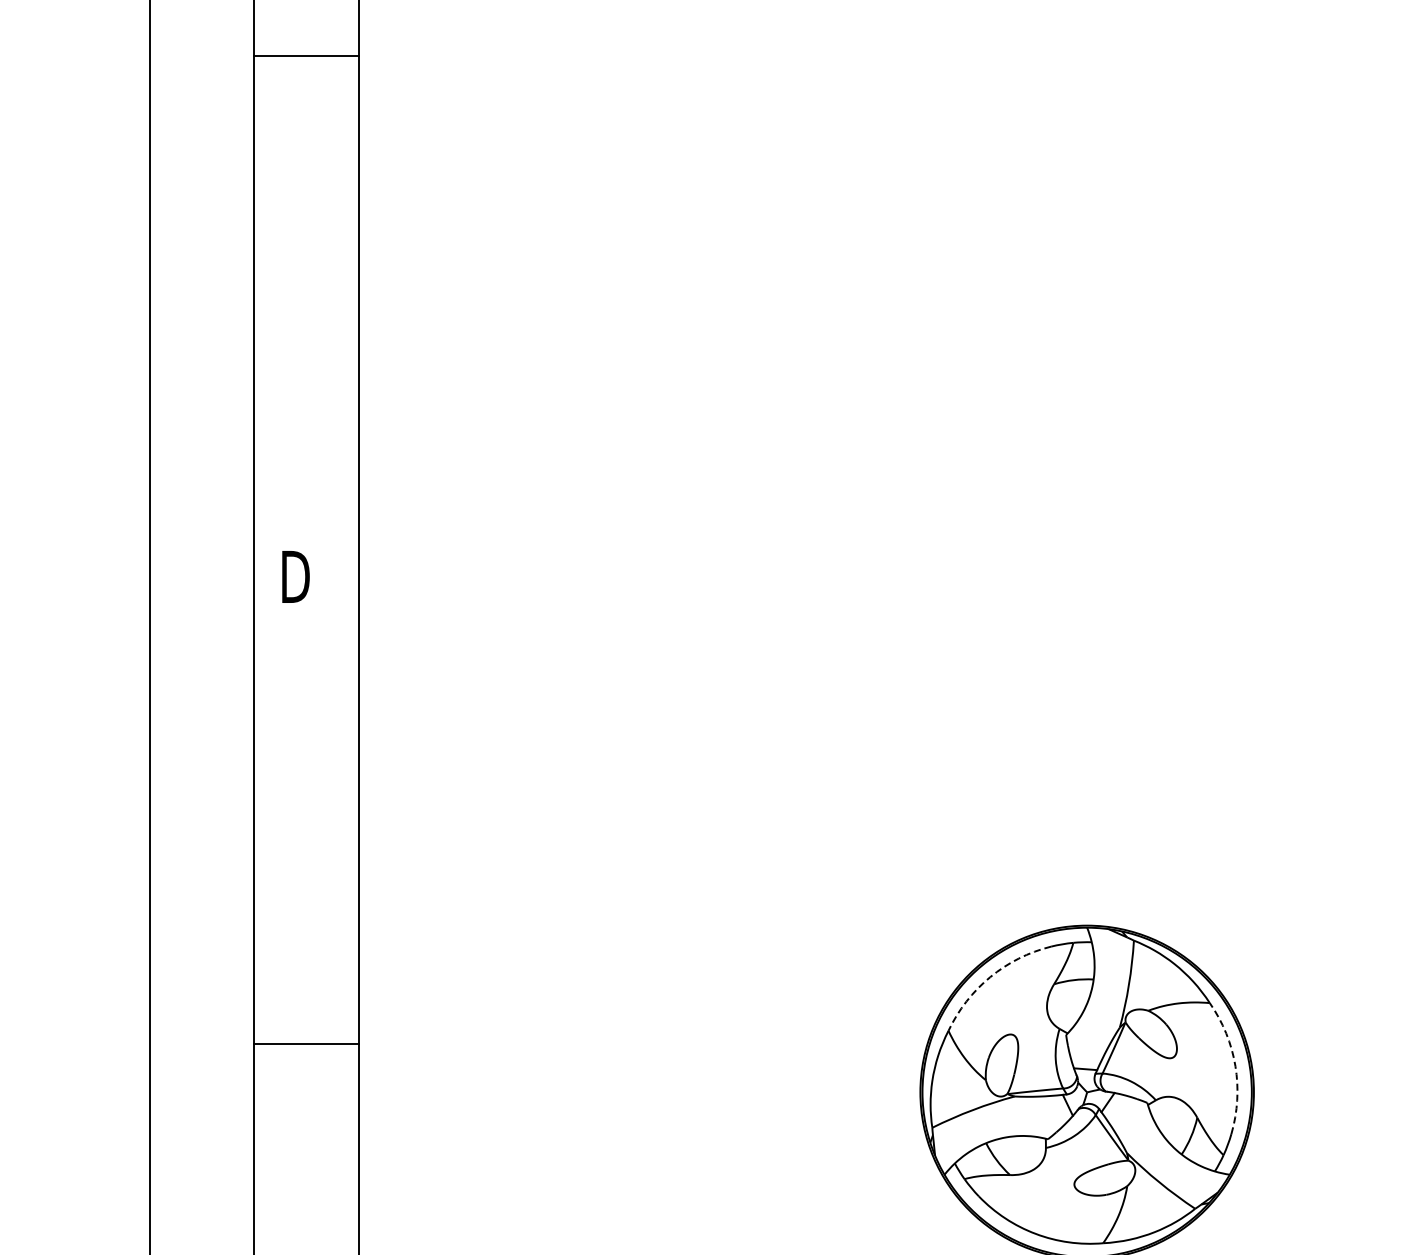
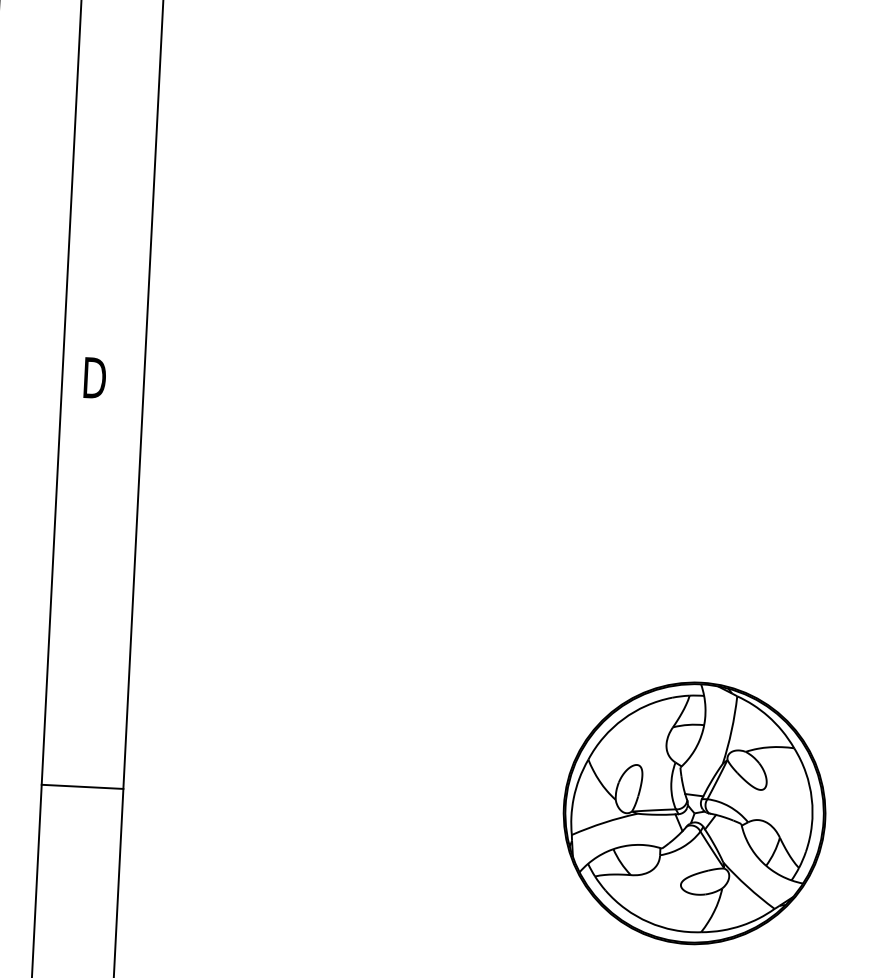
arc: (990, 977) -> (623, 719), dashed -> solid
line: (306, 1044) -> (82, 787), moved
arc: (1235, 1066) -> (811, 798), dashed -> solid

